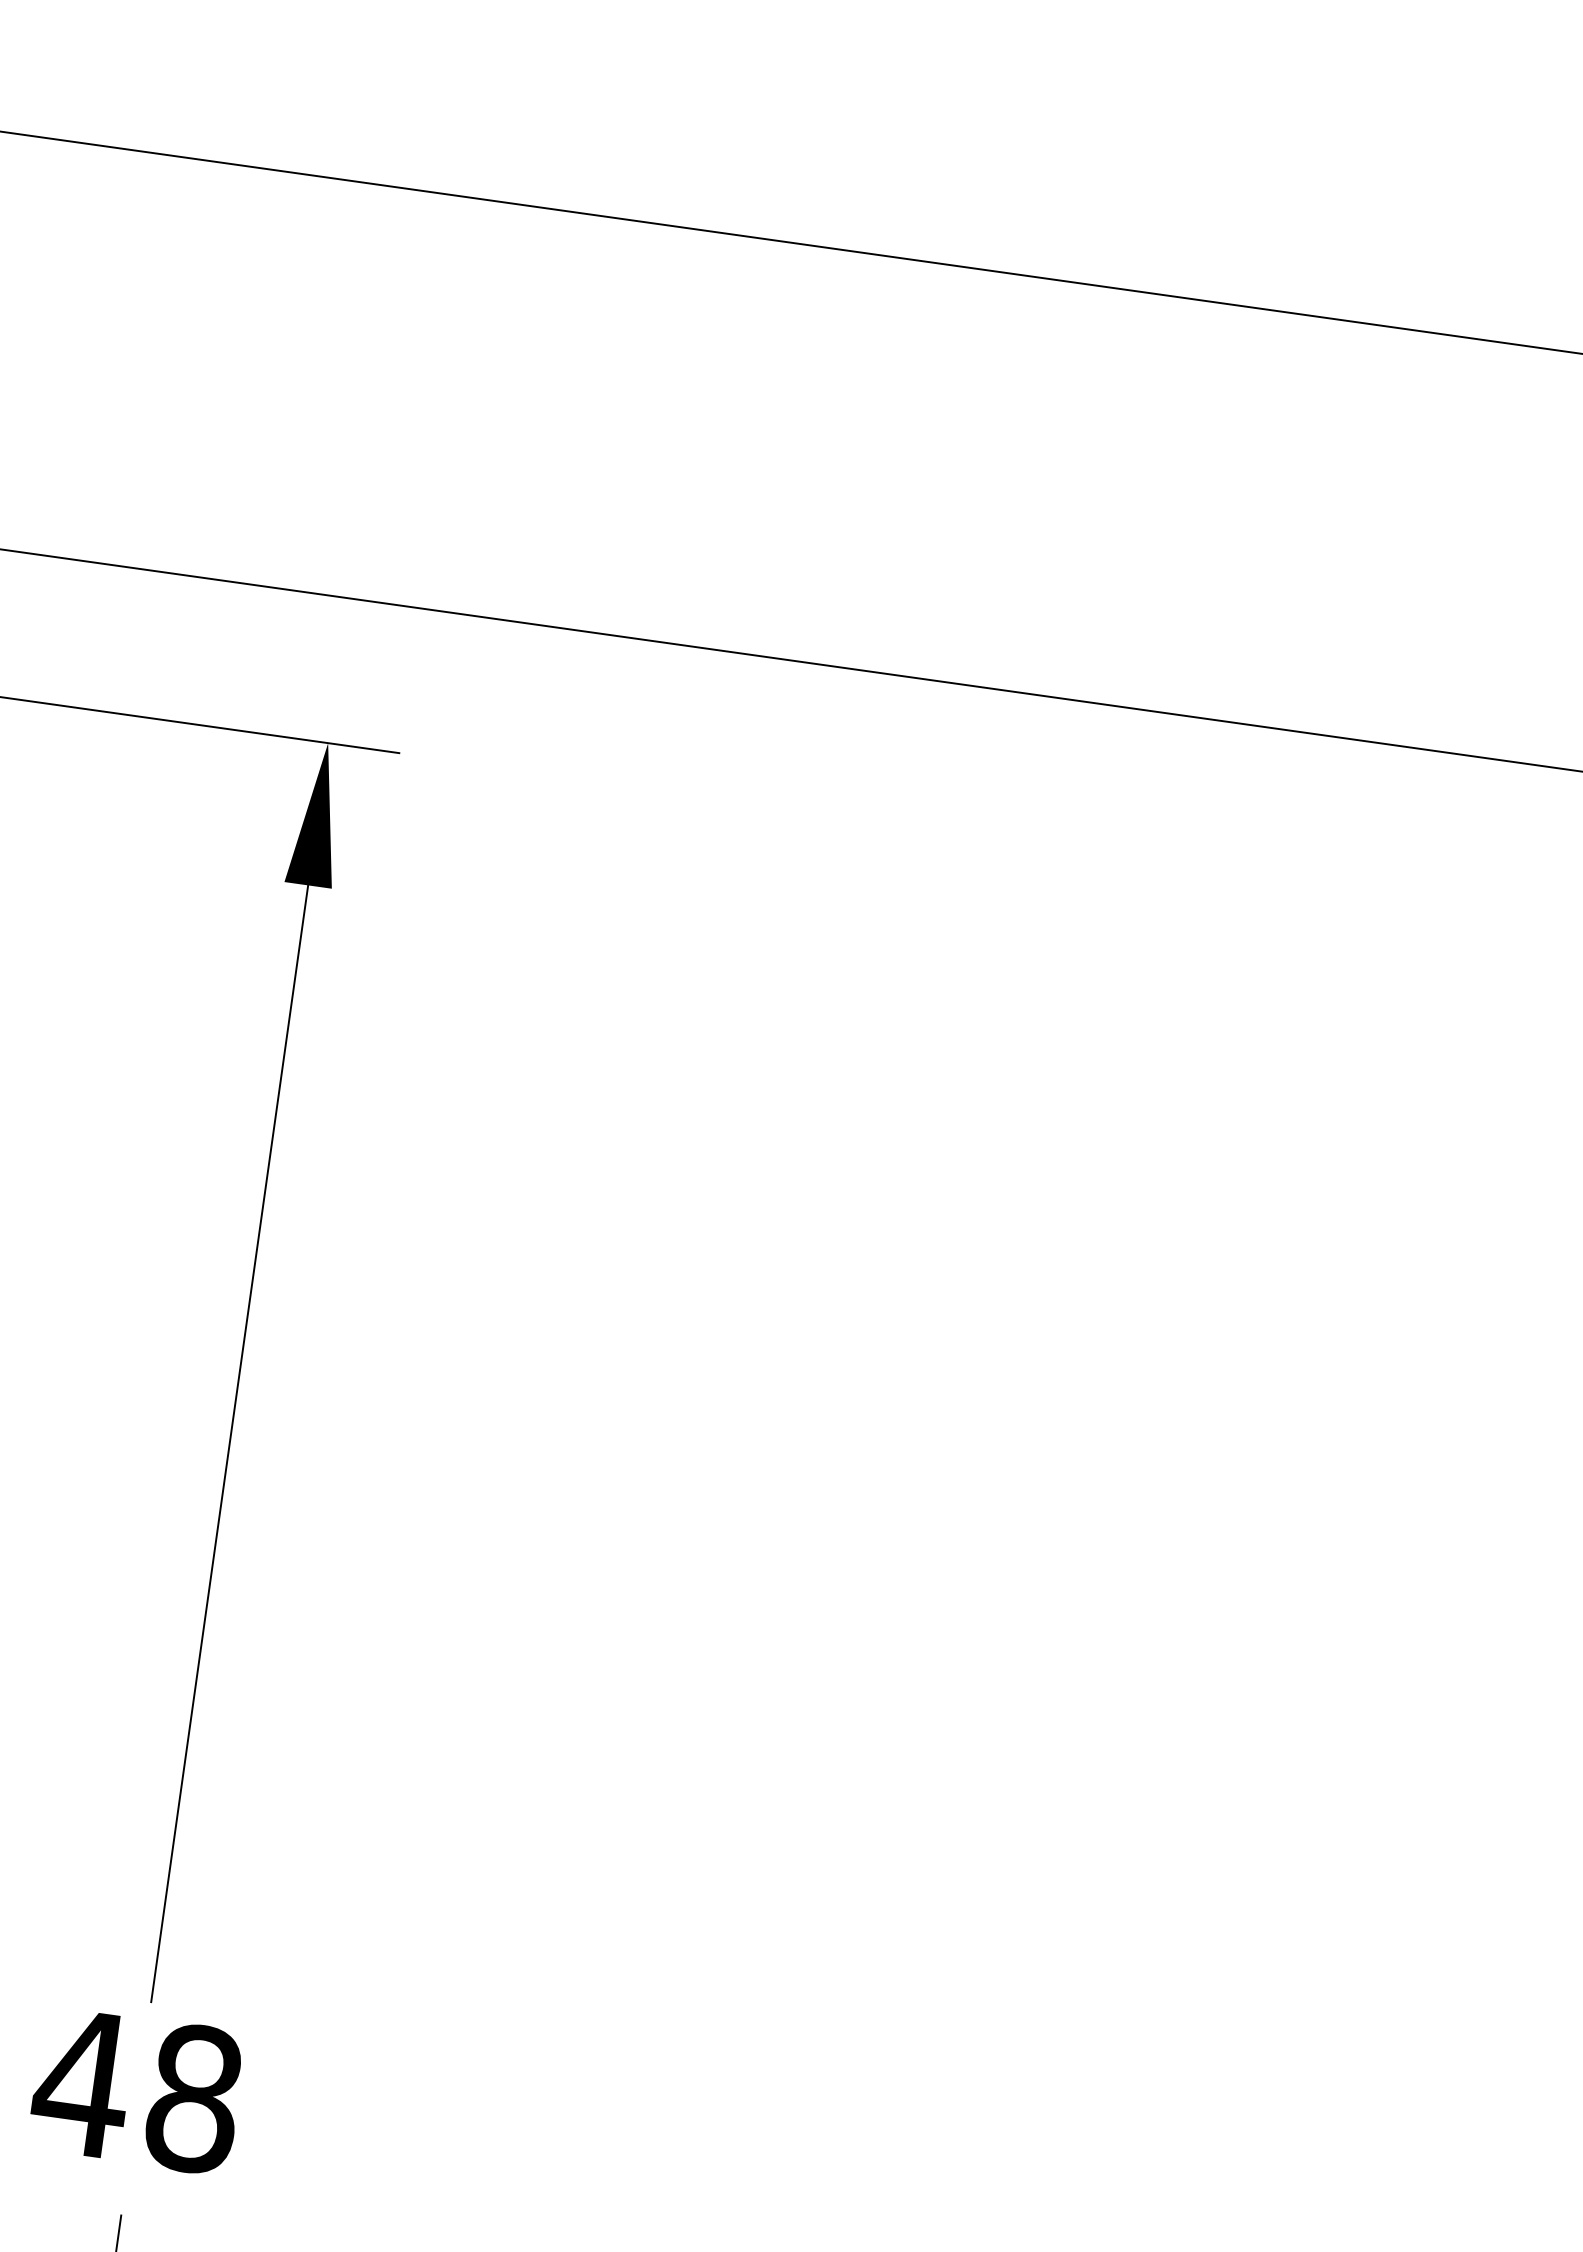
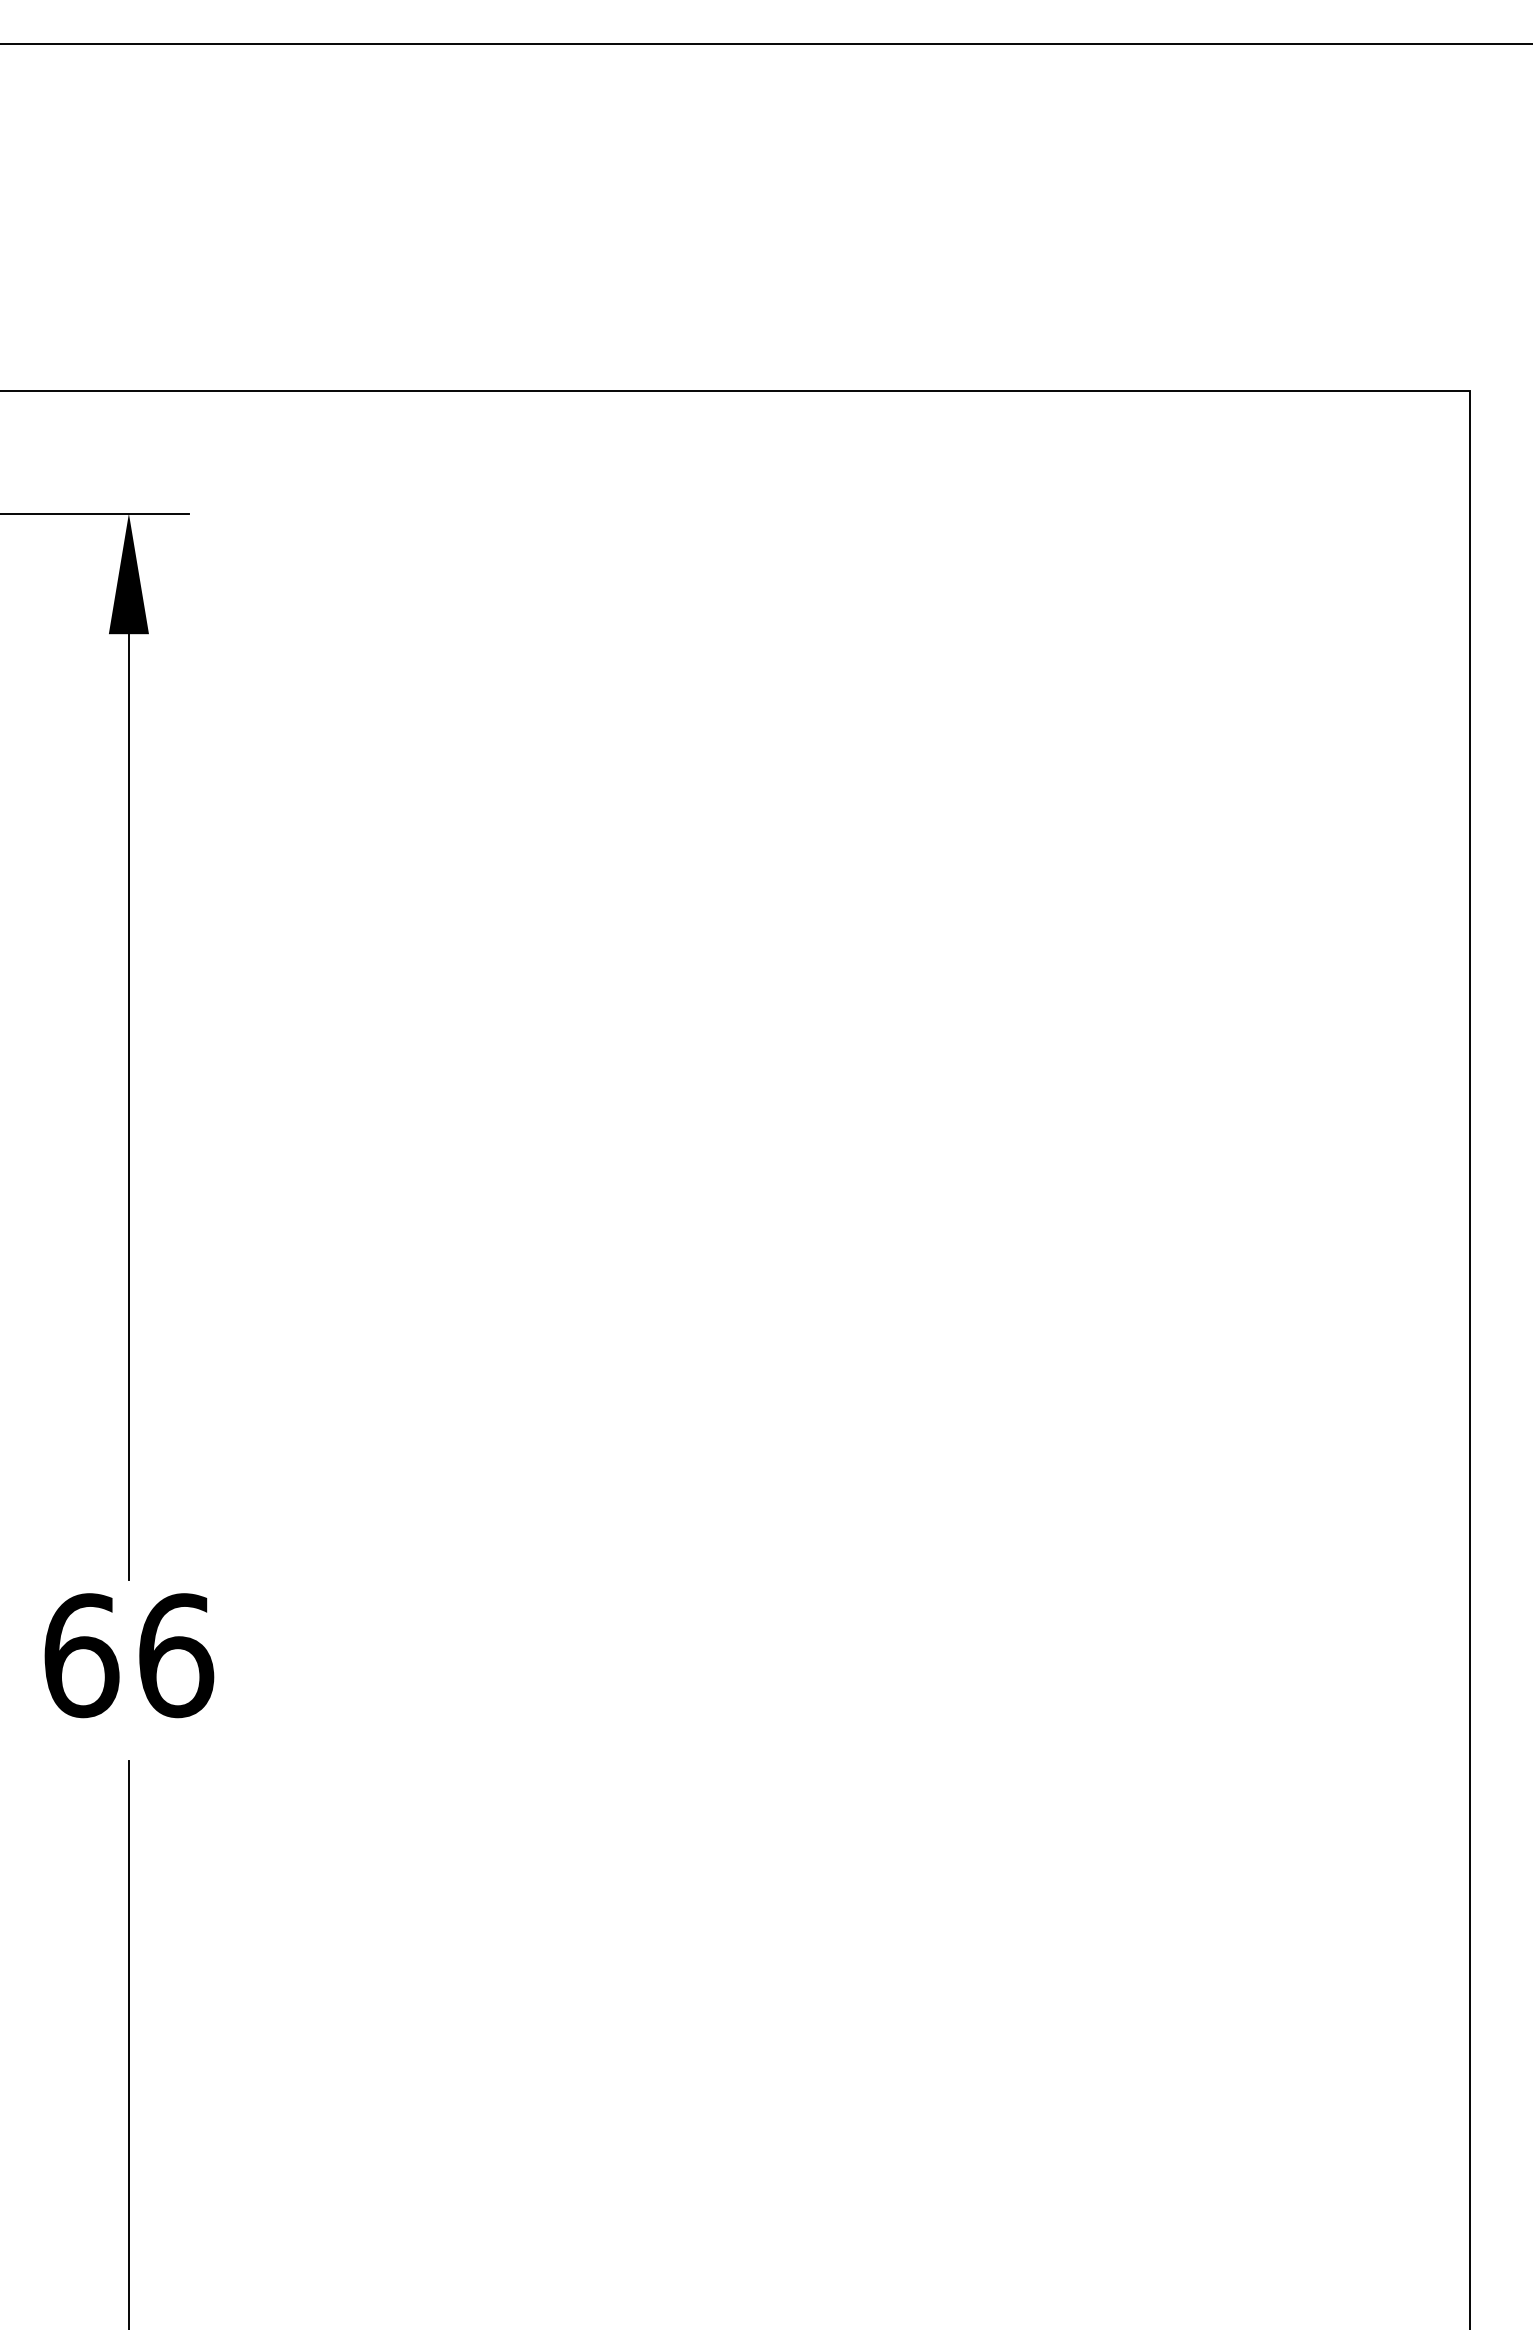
text: (137, 2090) -> (127, 1655), 48 -> 66

